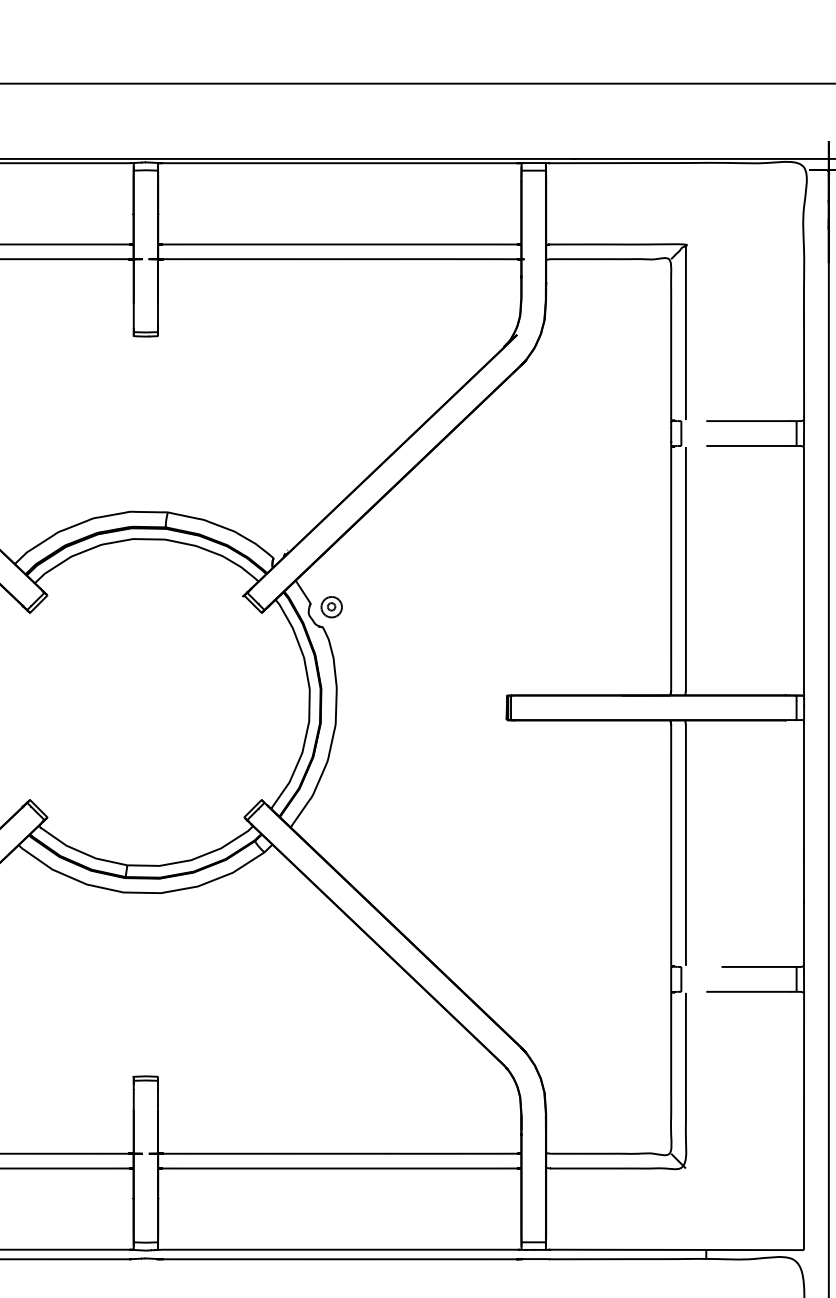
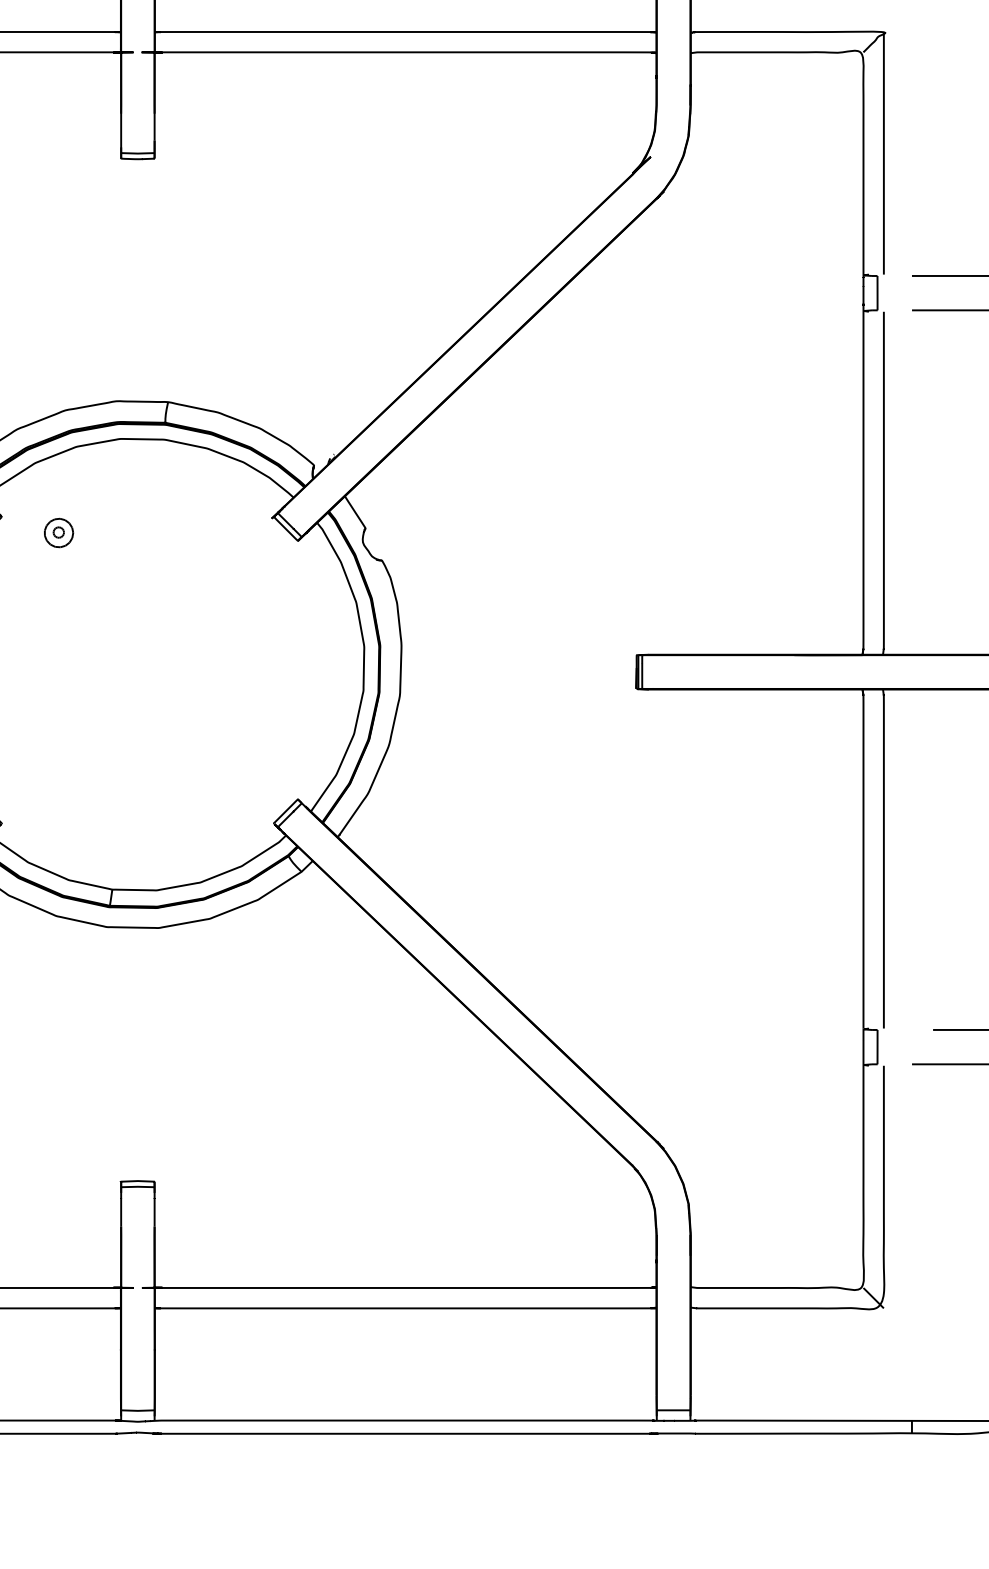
part: (331, 607) -> (58, 533), moved

